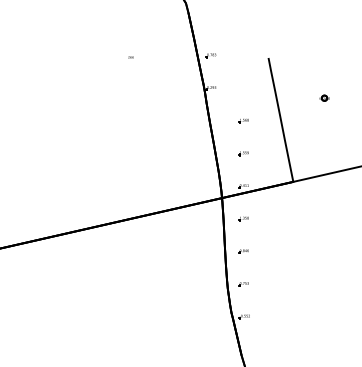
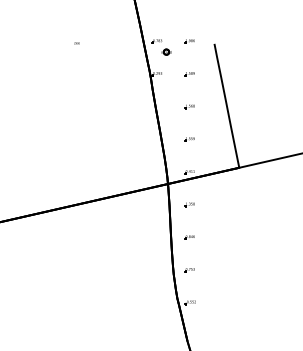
part: (243, 55) -> (189, 41), added
part: (243, 88) -> (189, 74), added
part: (324, 97) -> (166, 51), moved

